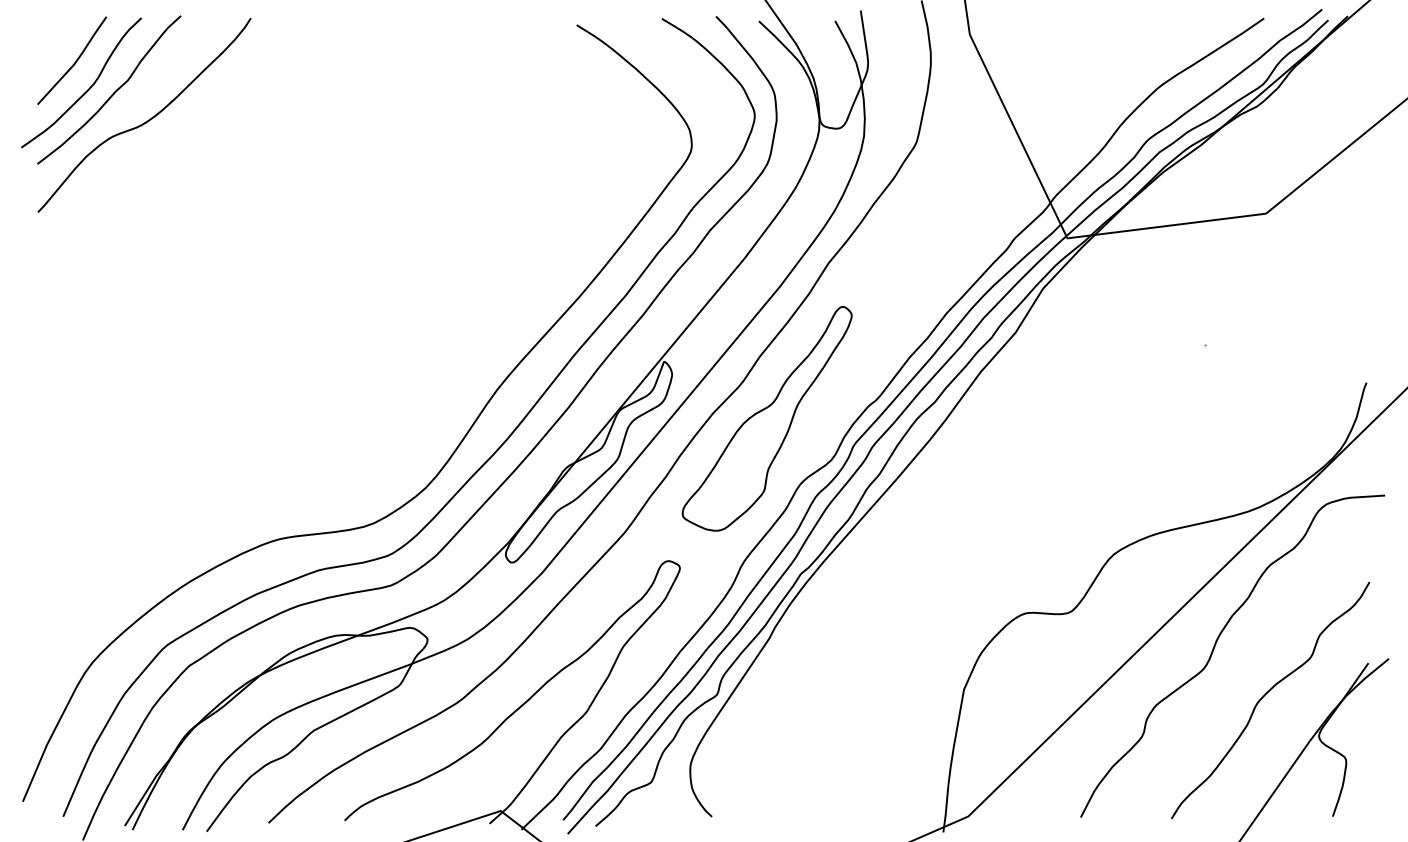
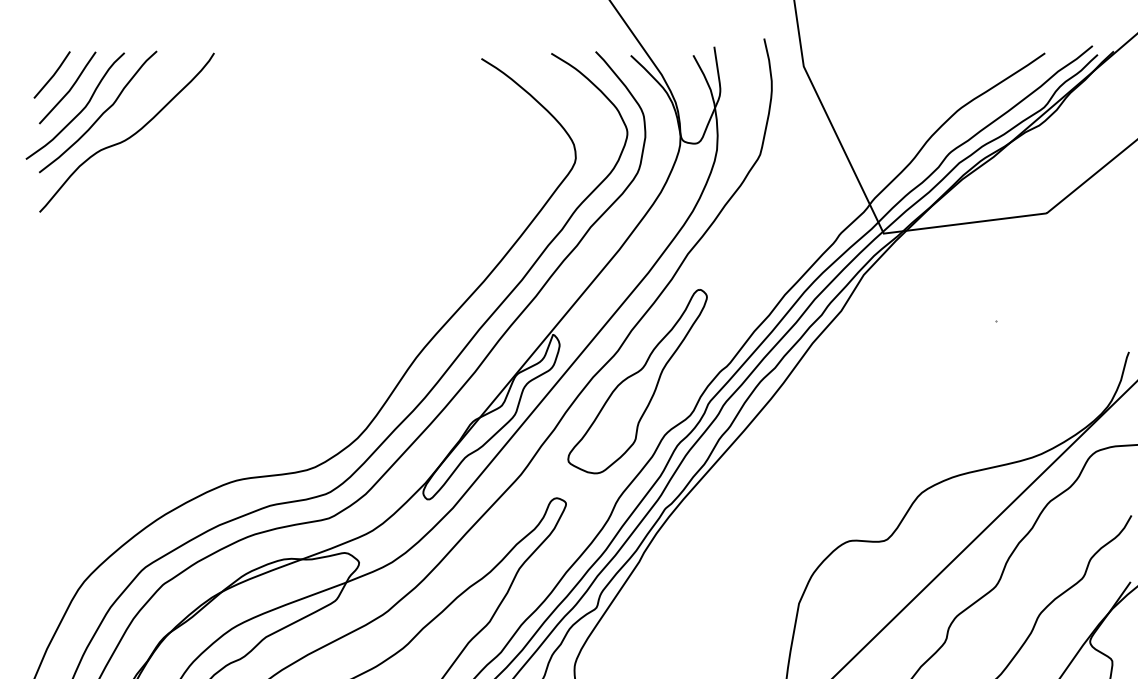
line: (53, 45) -> (52, 75), added

